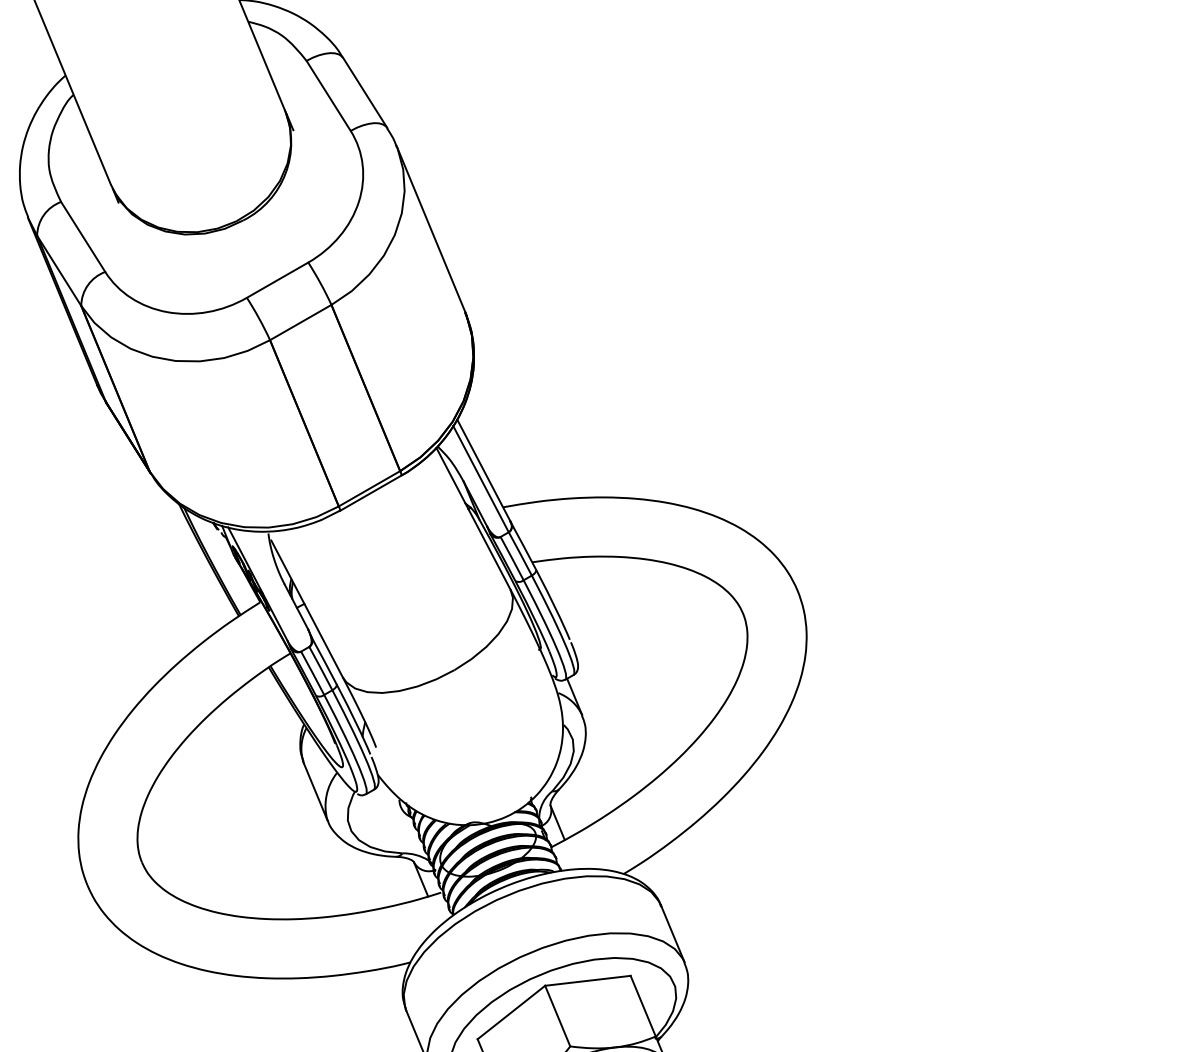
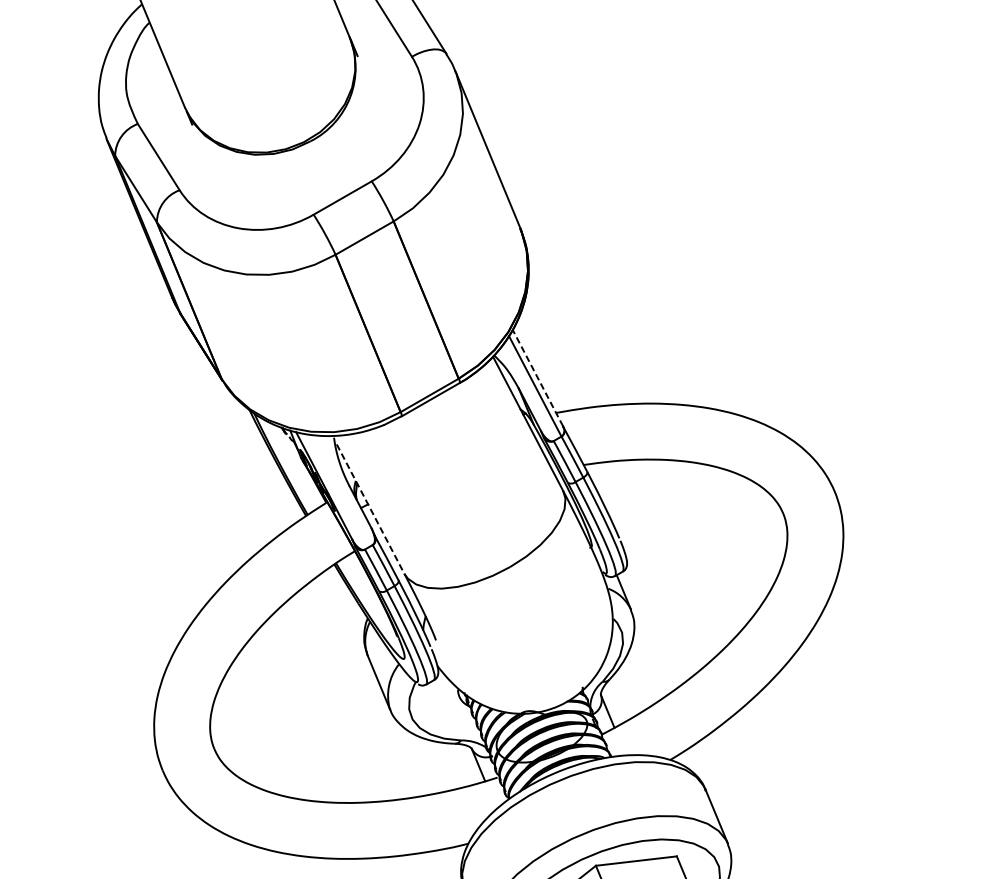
line: (483, 470) -> (537, 378), solid -> dashed
line: (307, 609) -> (371, 509), solid -> dashed

